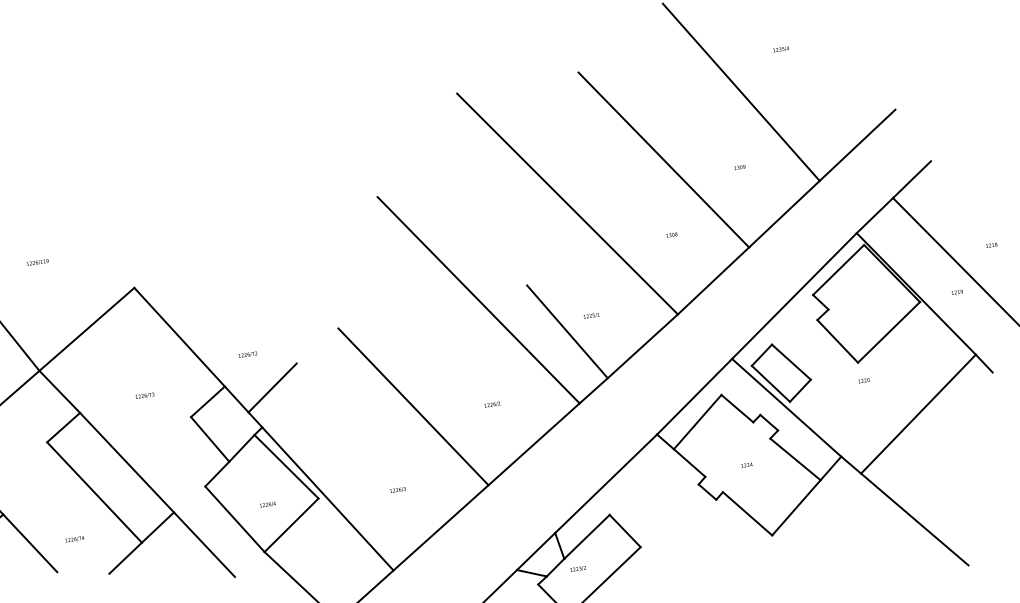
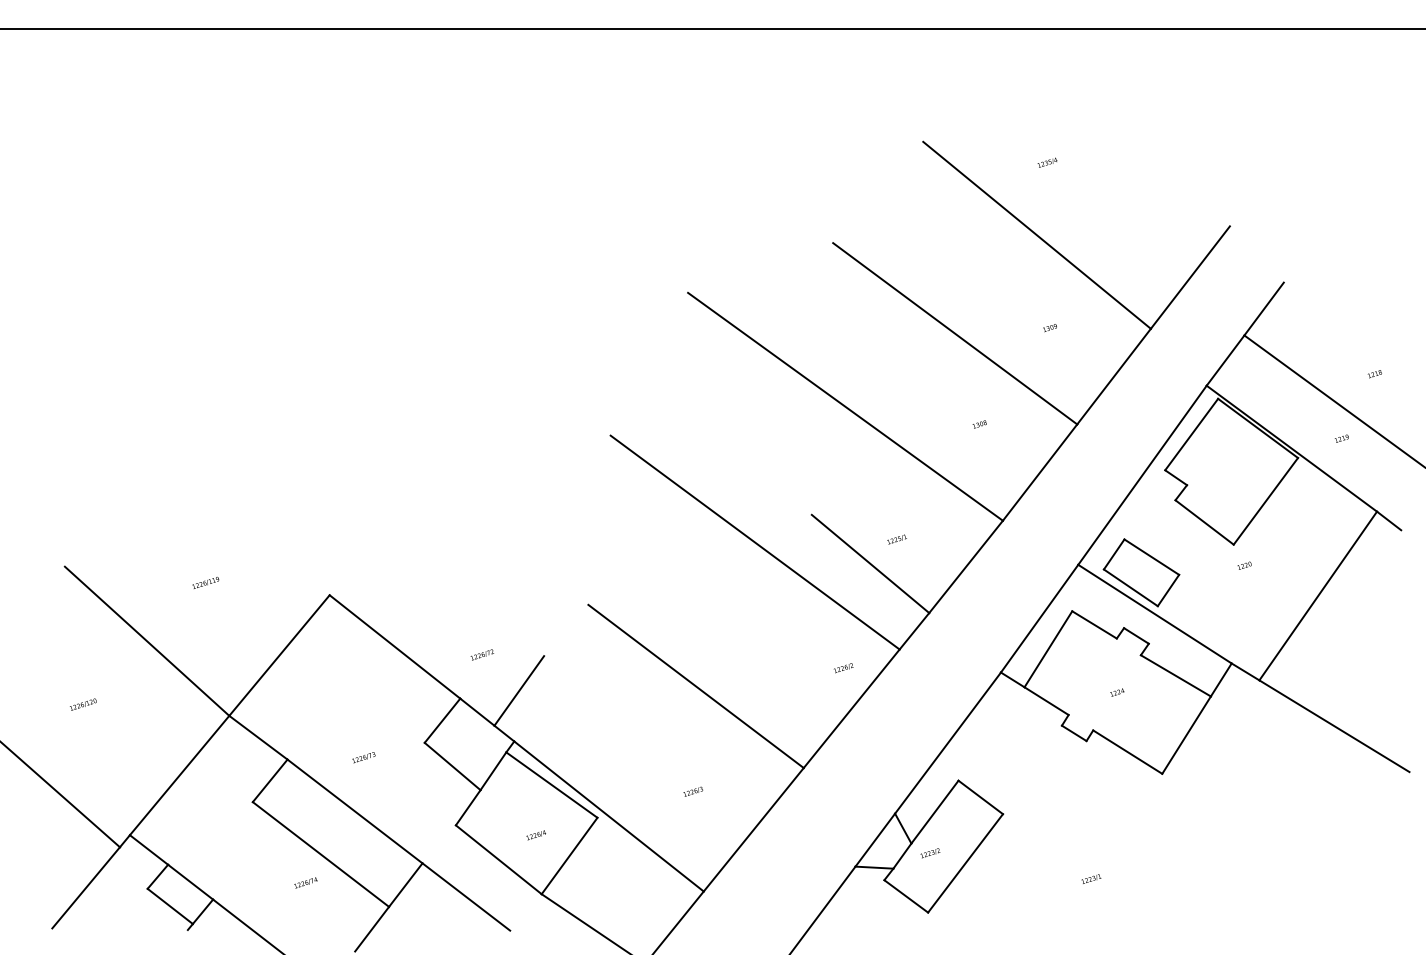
text: (781, 49) -> (1047, 162), moved
text: (144, 395) -> (363, 757), moved
text: (492, 404) -> (843, 668), moved
text: (74, 538) -> (305, 882), moved

